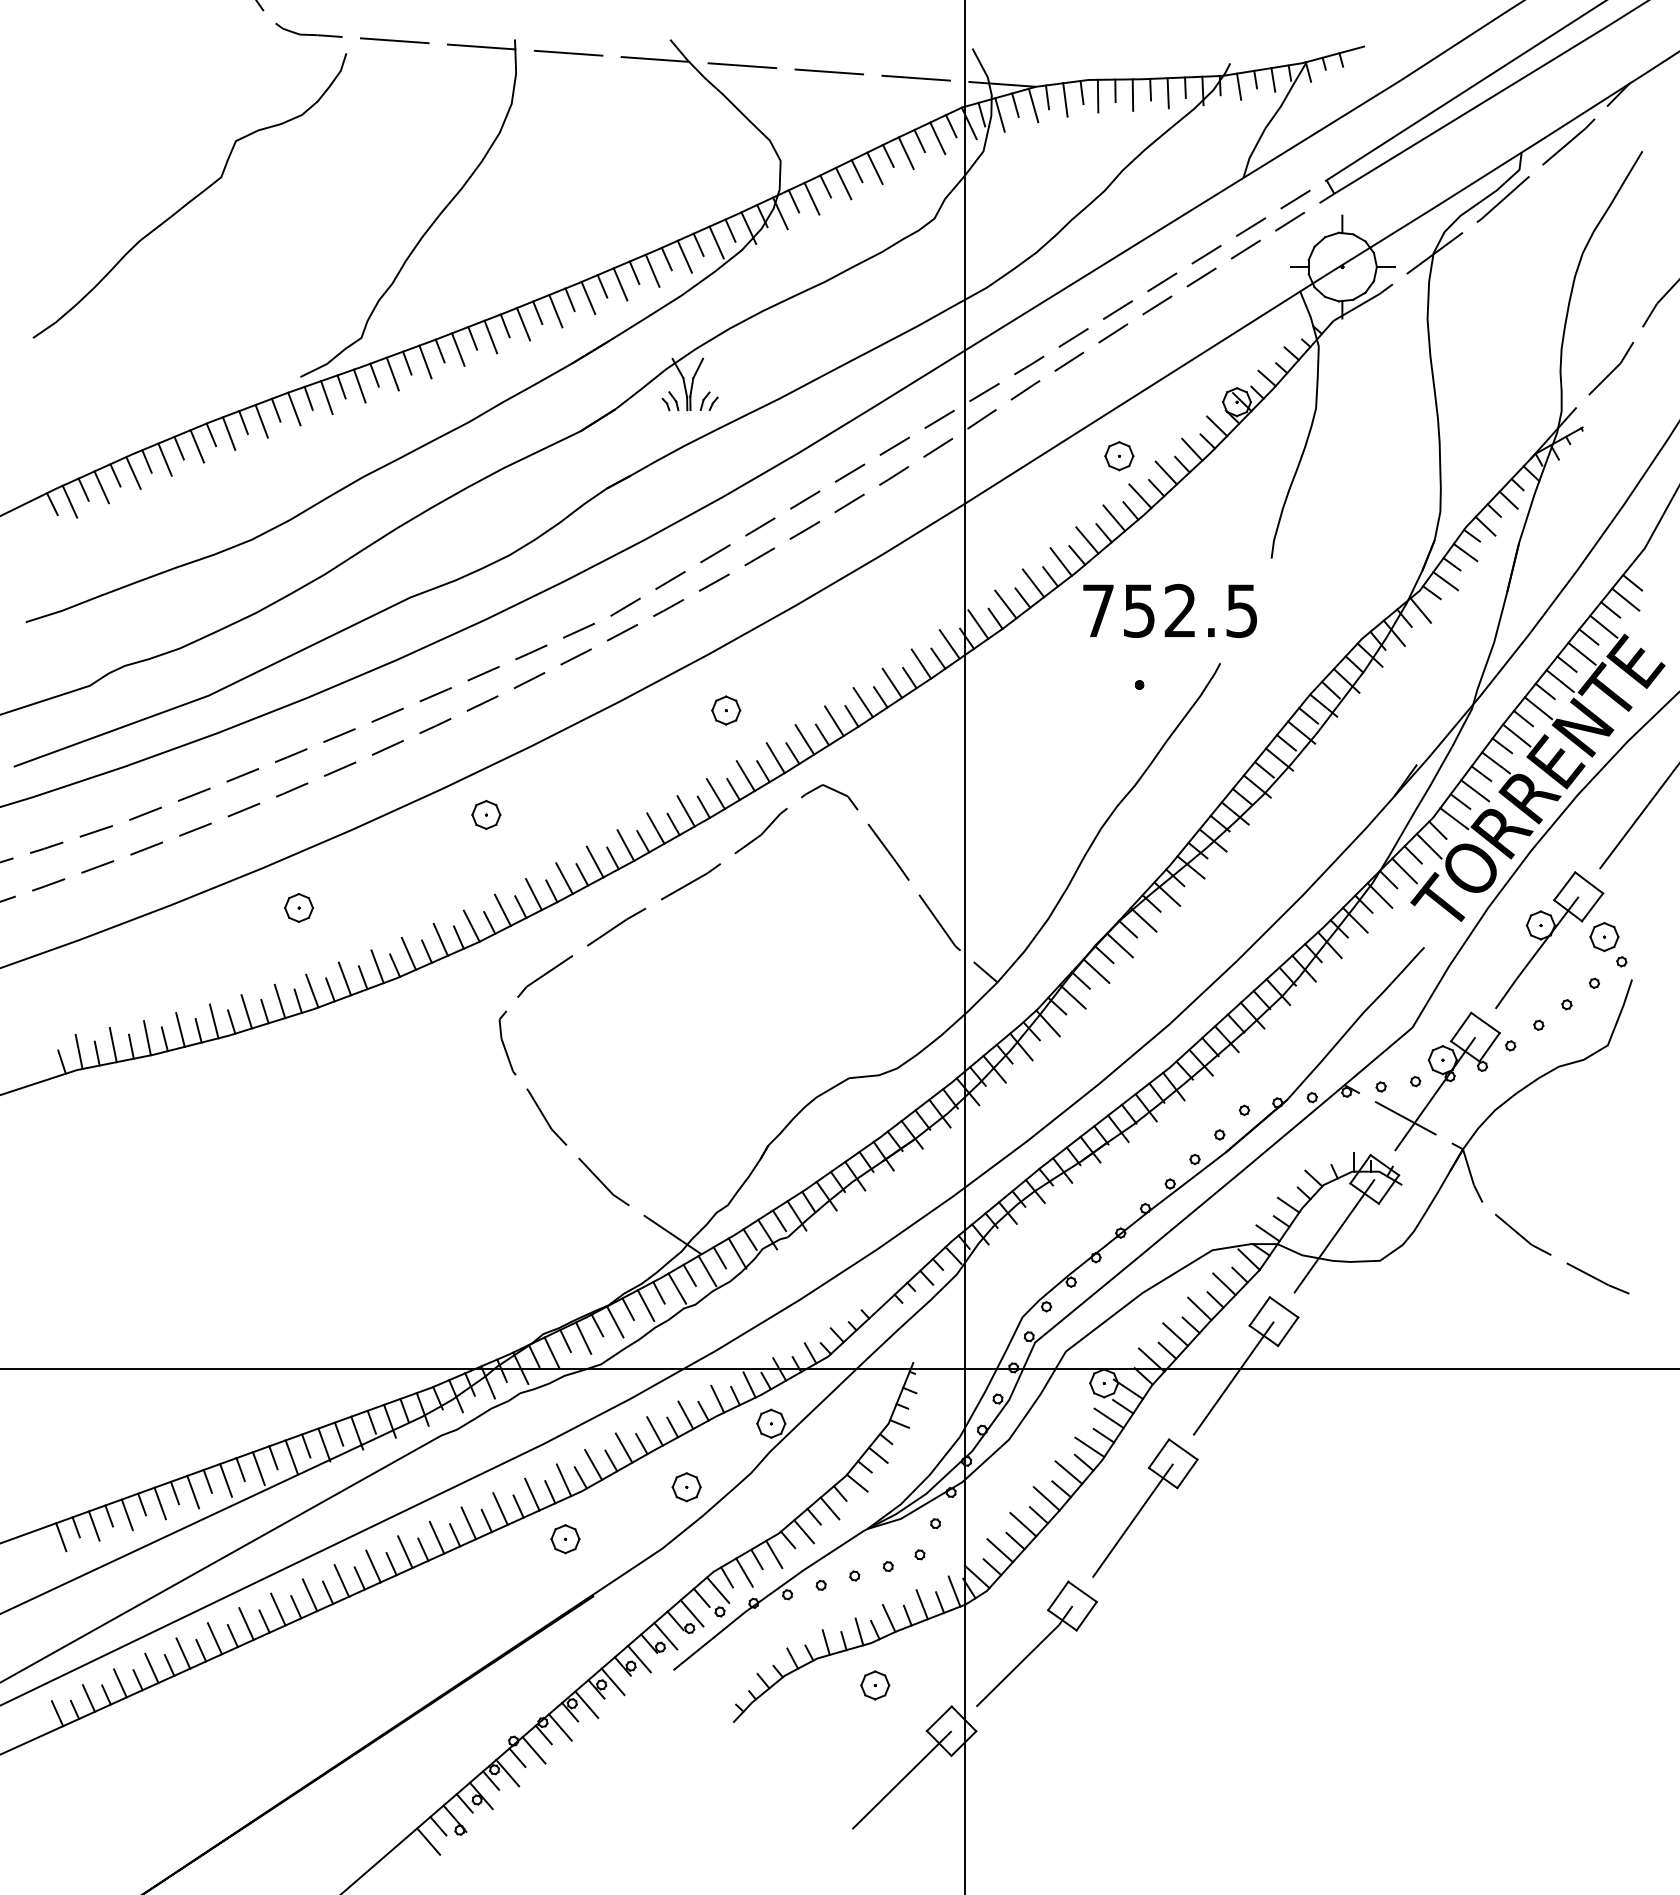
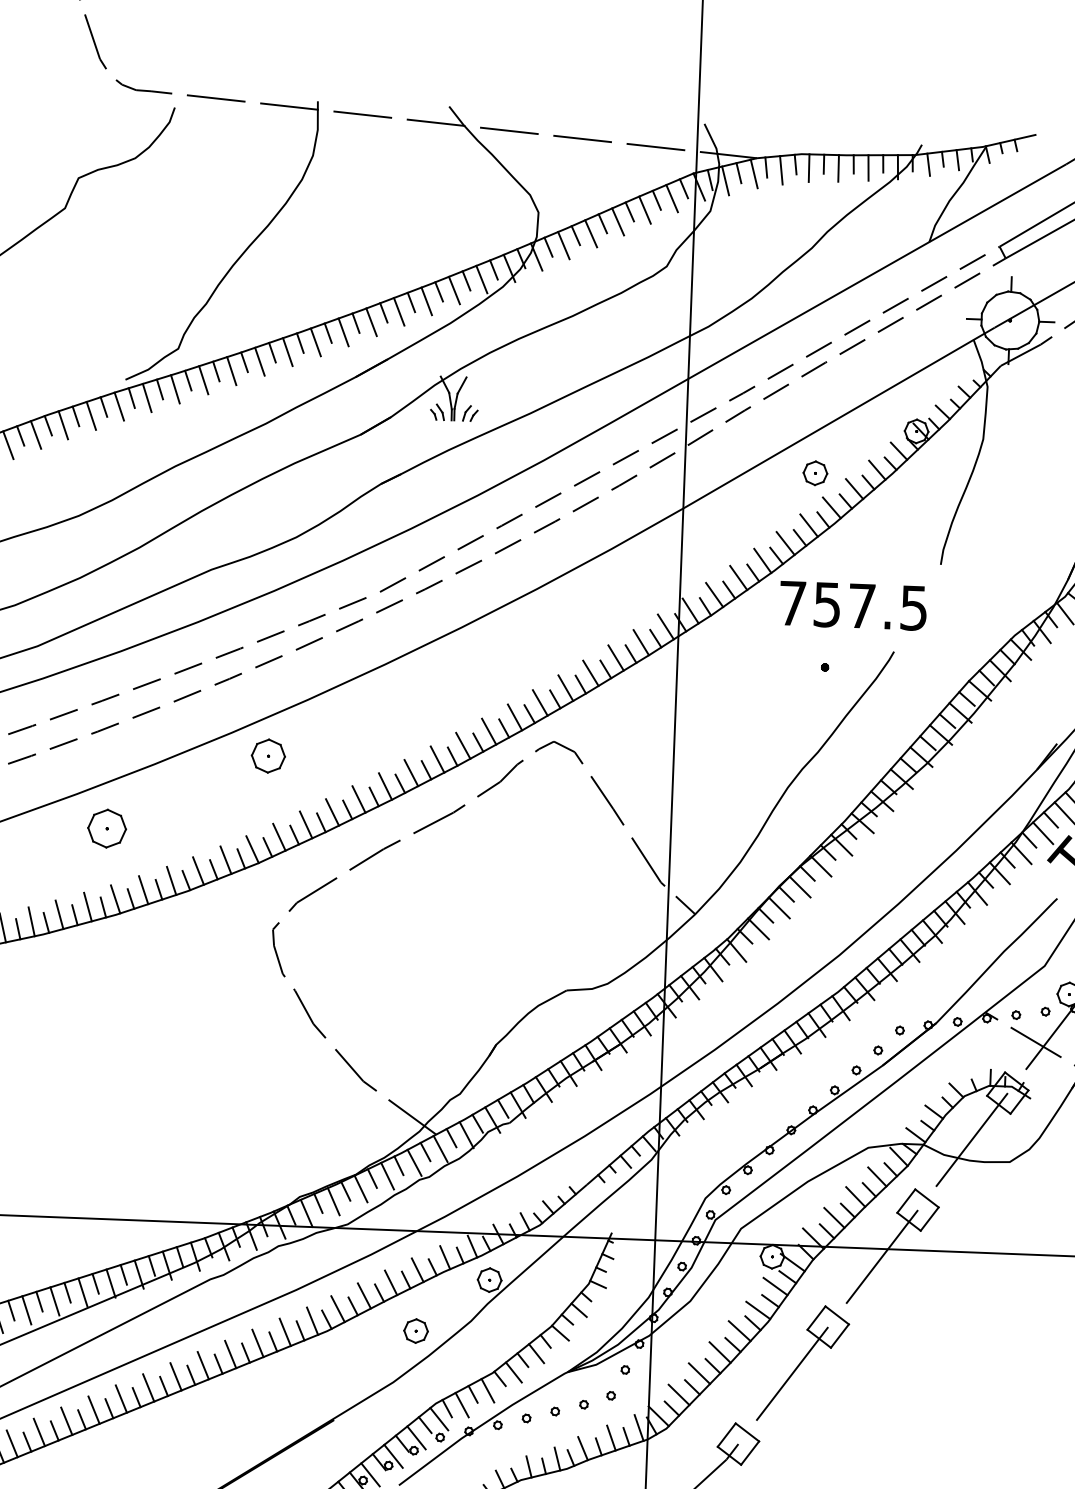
text: (1179, 609) -> (861, 604), 752.5 -> 757.5
part: (726, 710) -> (474, 675), removed
part: (486, 814) -> (268, 755), size x1.4
part: (298, 907) -> (106, 828), size x1.6
part: (565, 1539) -> (311, 1371), removed

